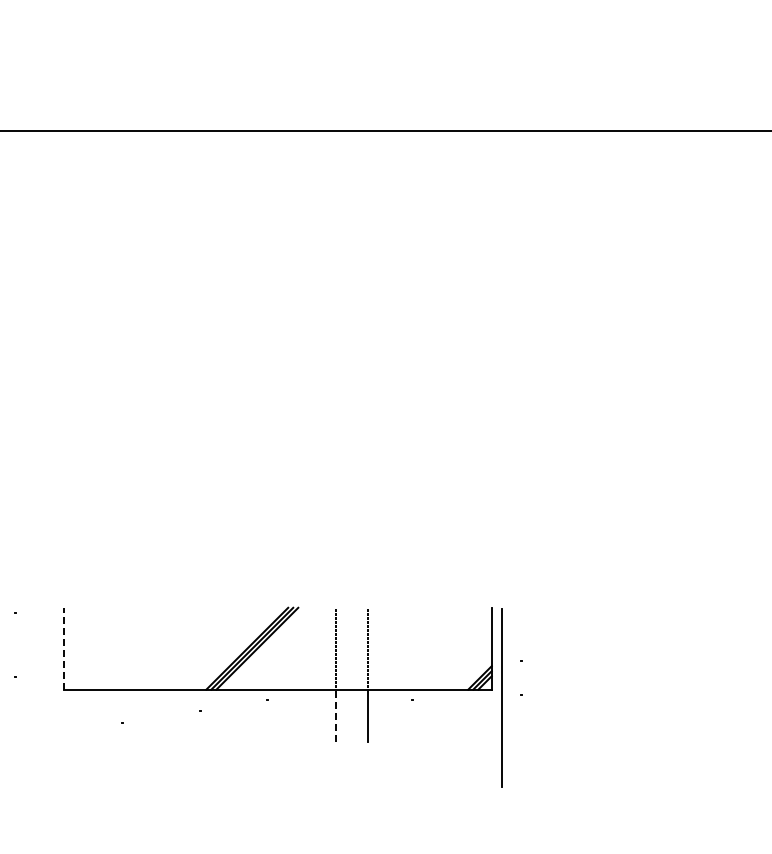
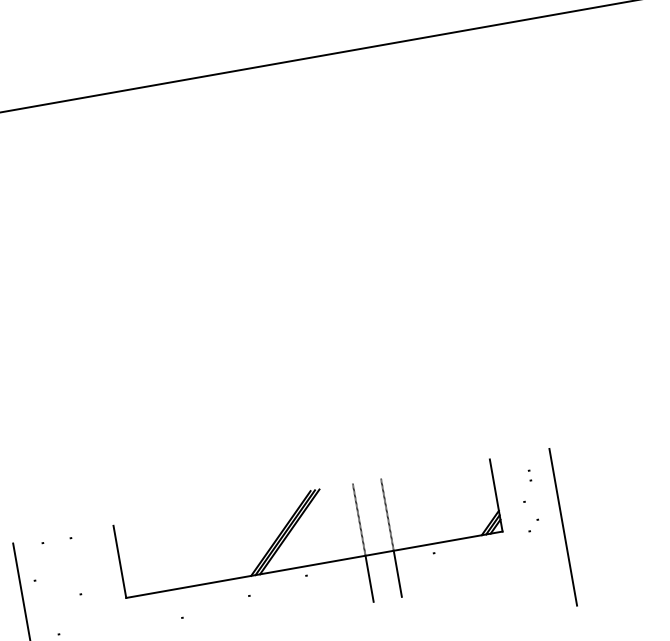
line: (64, 648) -> (119, 561), dashed -> solid
line: (501, 697) -> (562, 527), moved
line: (336, 715) -> (369, 578), dashed -> solid

